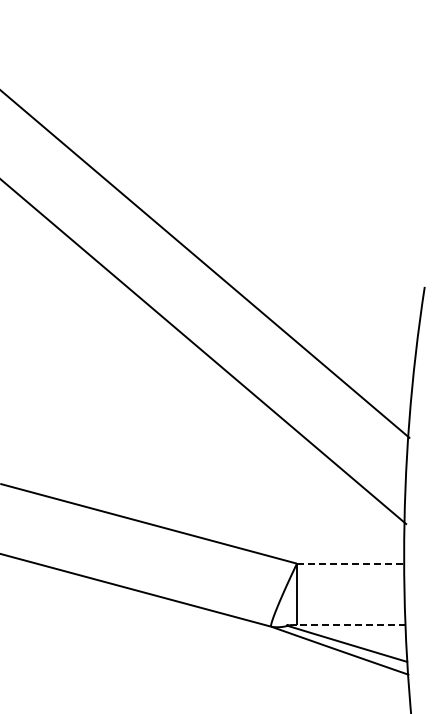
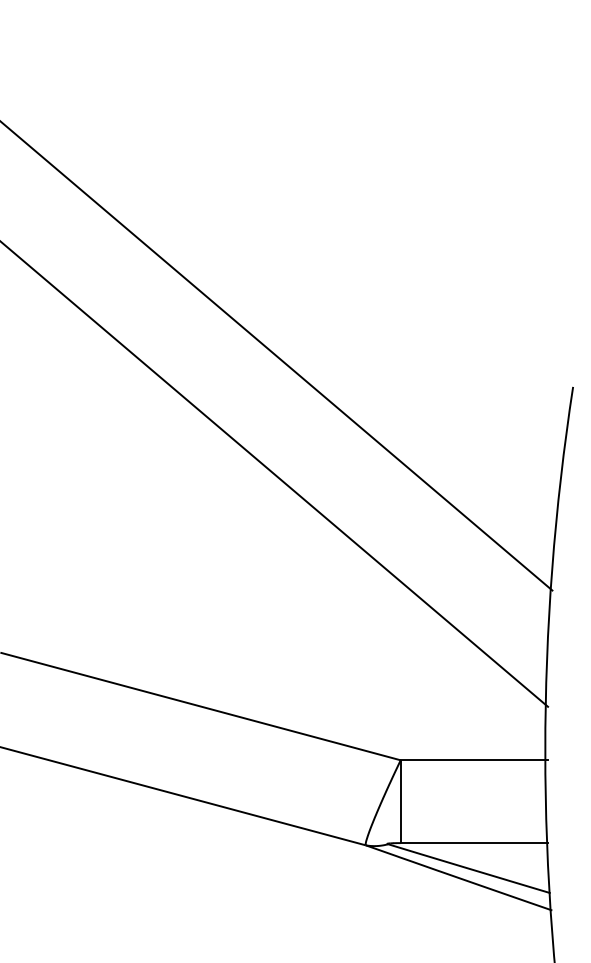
line: (351, 563) -> (474, 760), dashed -> solid
line: (351, 625) -> (474, 843), dashed -> solid

